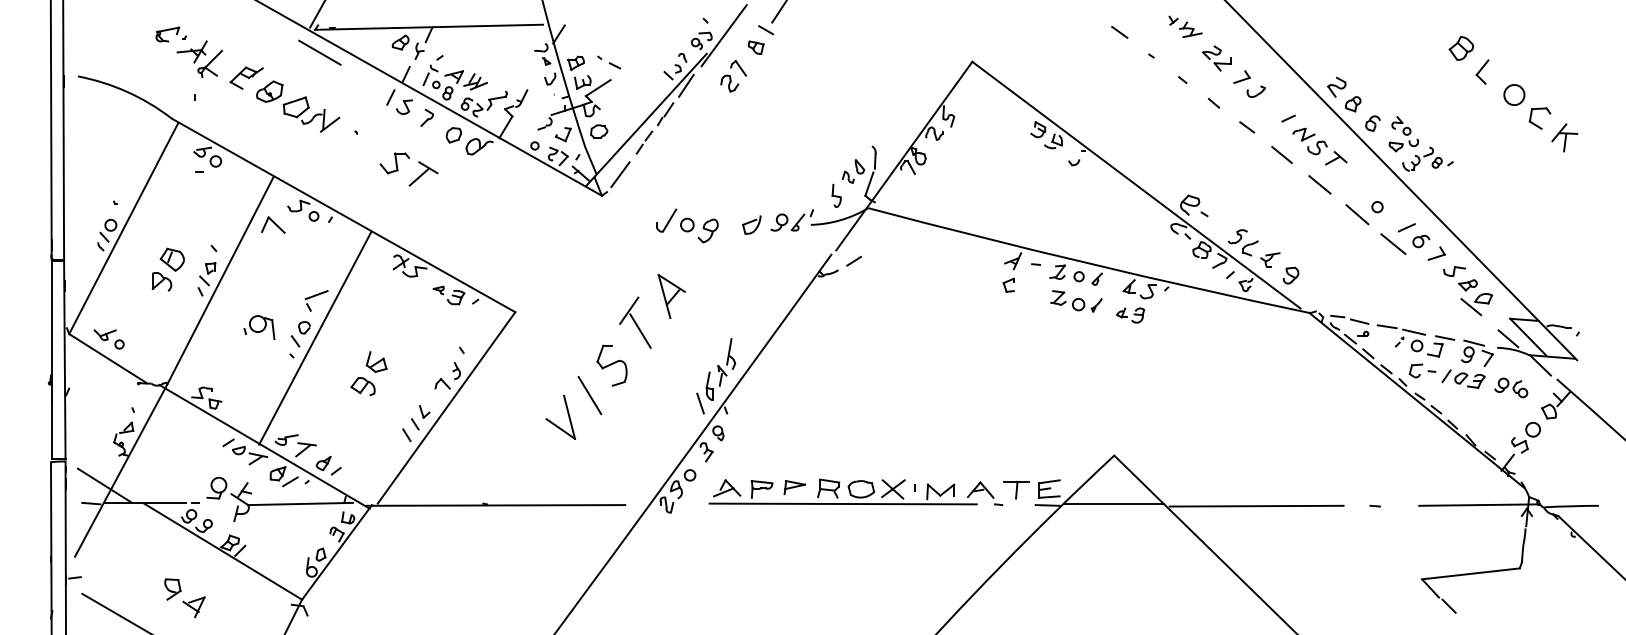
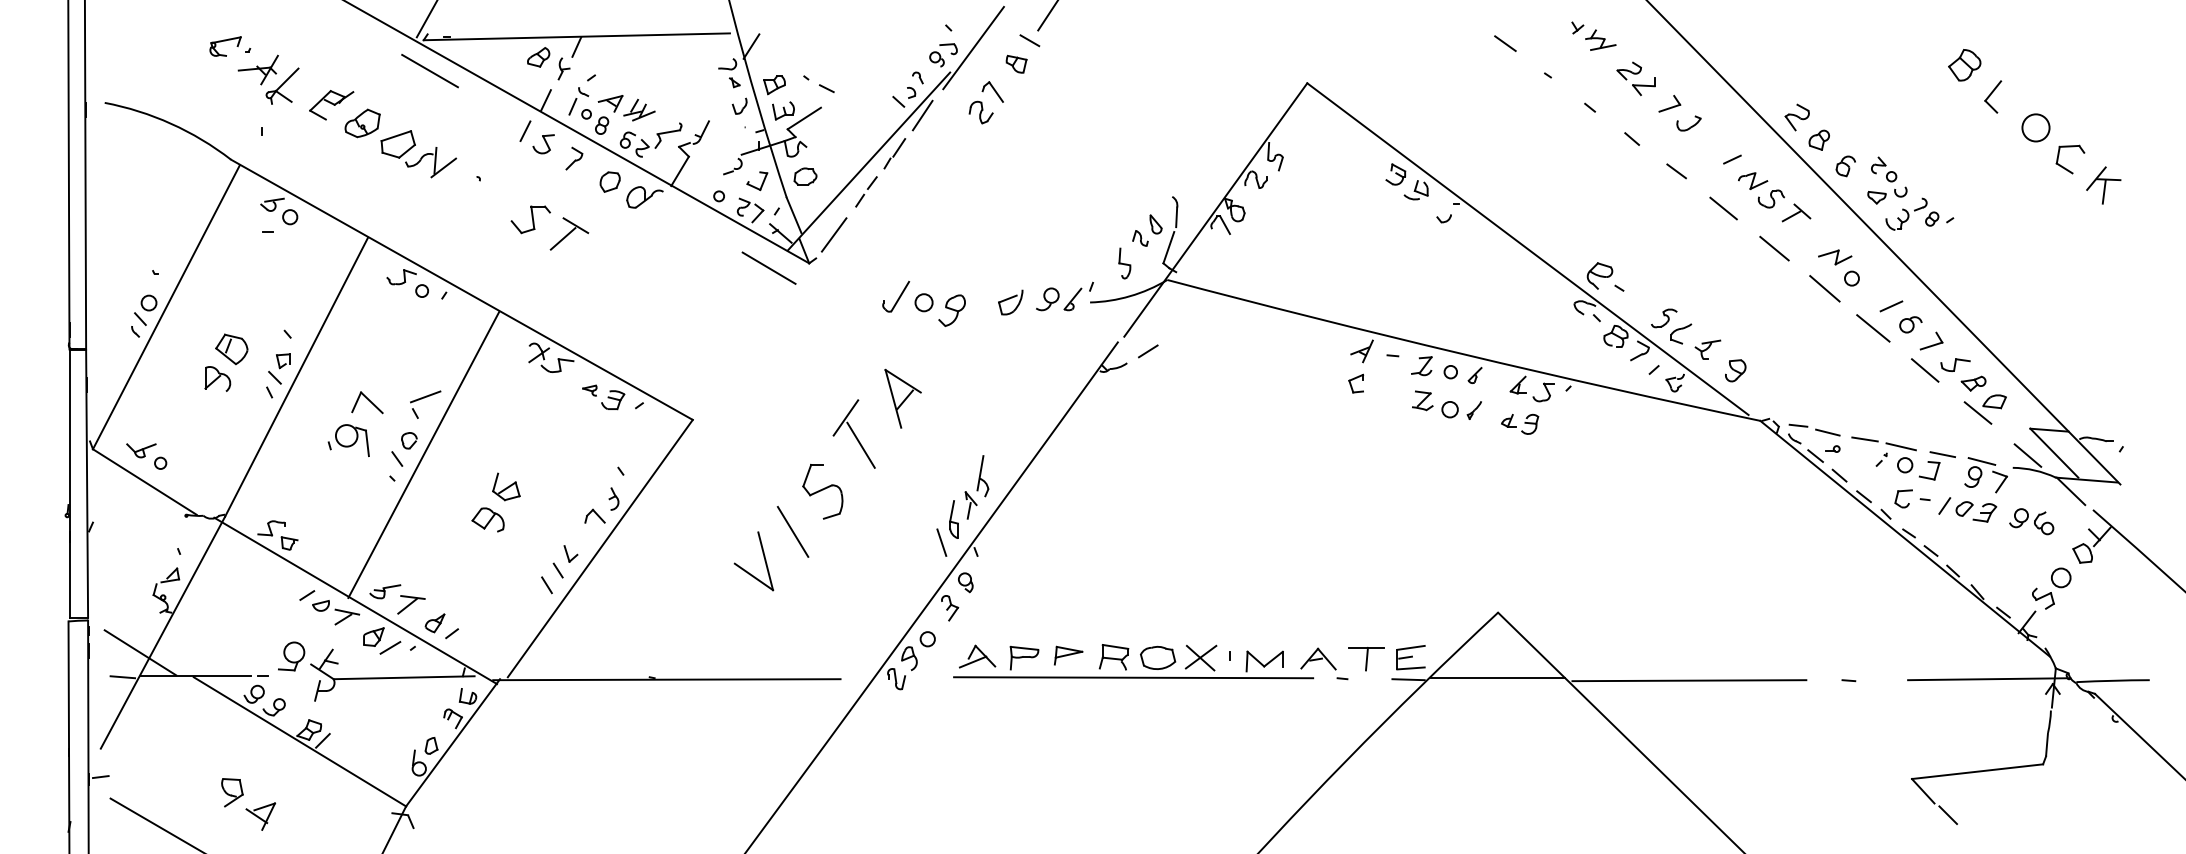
part: (1365, 191) -> (1835, 257), added
line: (571, 198) -> (768, 267), added
part: (273, 224) -> (367, 402), moved
line: (1432, 275) -> (1925, 370), added

